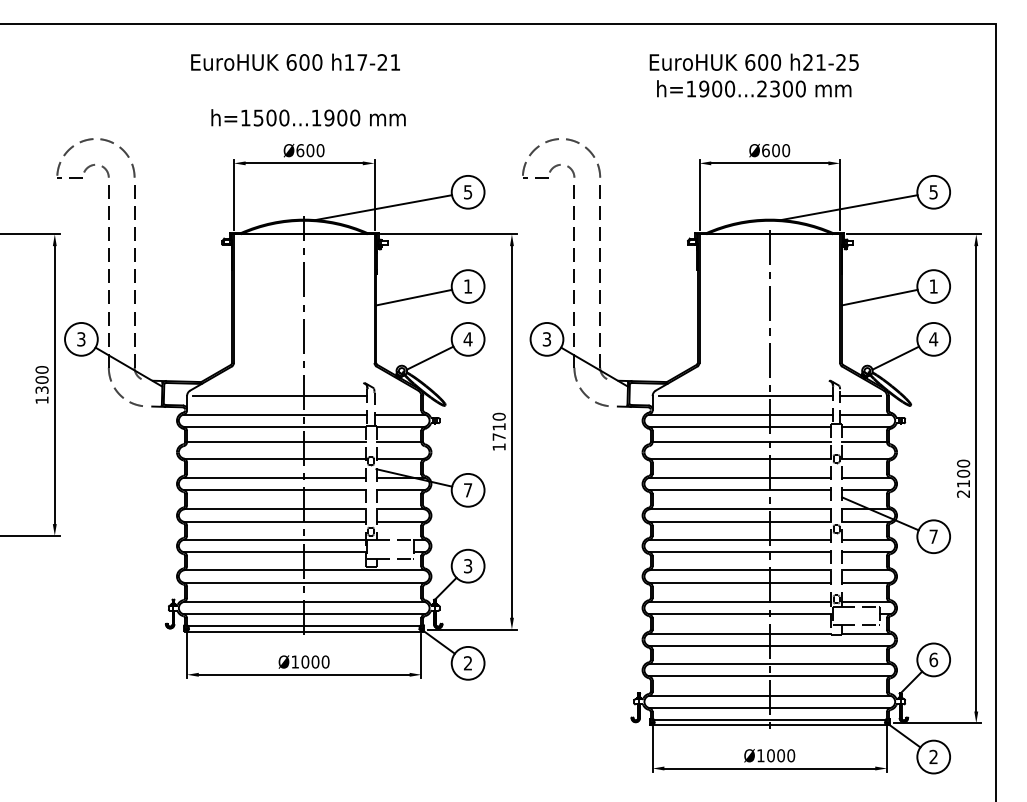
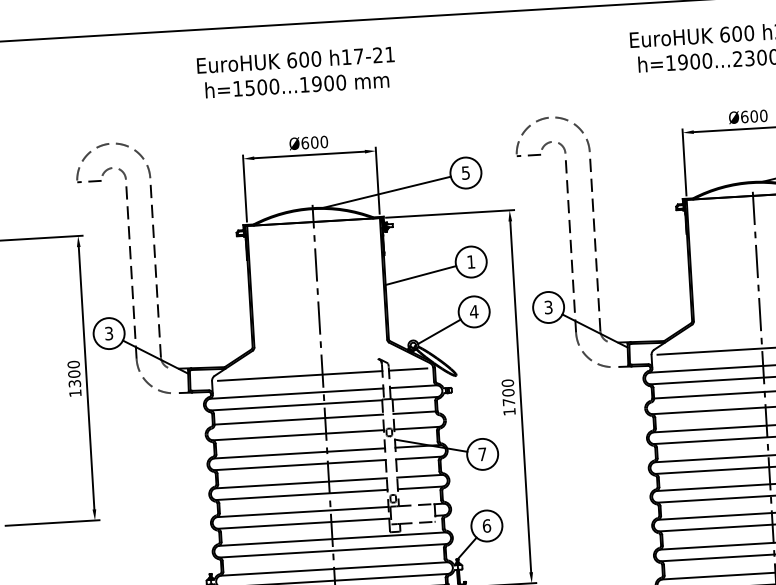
text: (308, 117) -> (297, 84), moved
line: (394, 396) -> (407, 369), added
text: (498, 426) -> (507, 392), 1710 -> 1700
text: (467, 566) -> (486, 526), 3 -> 6

